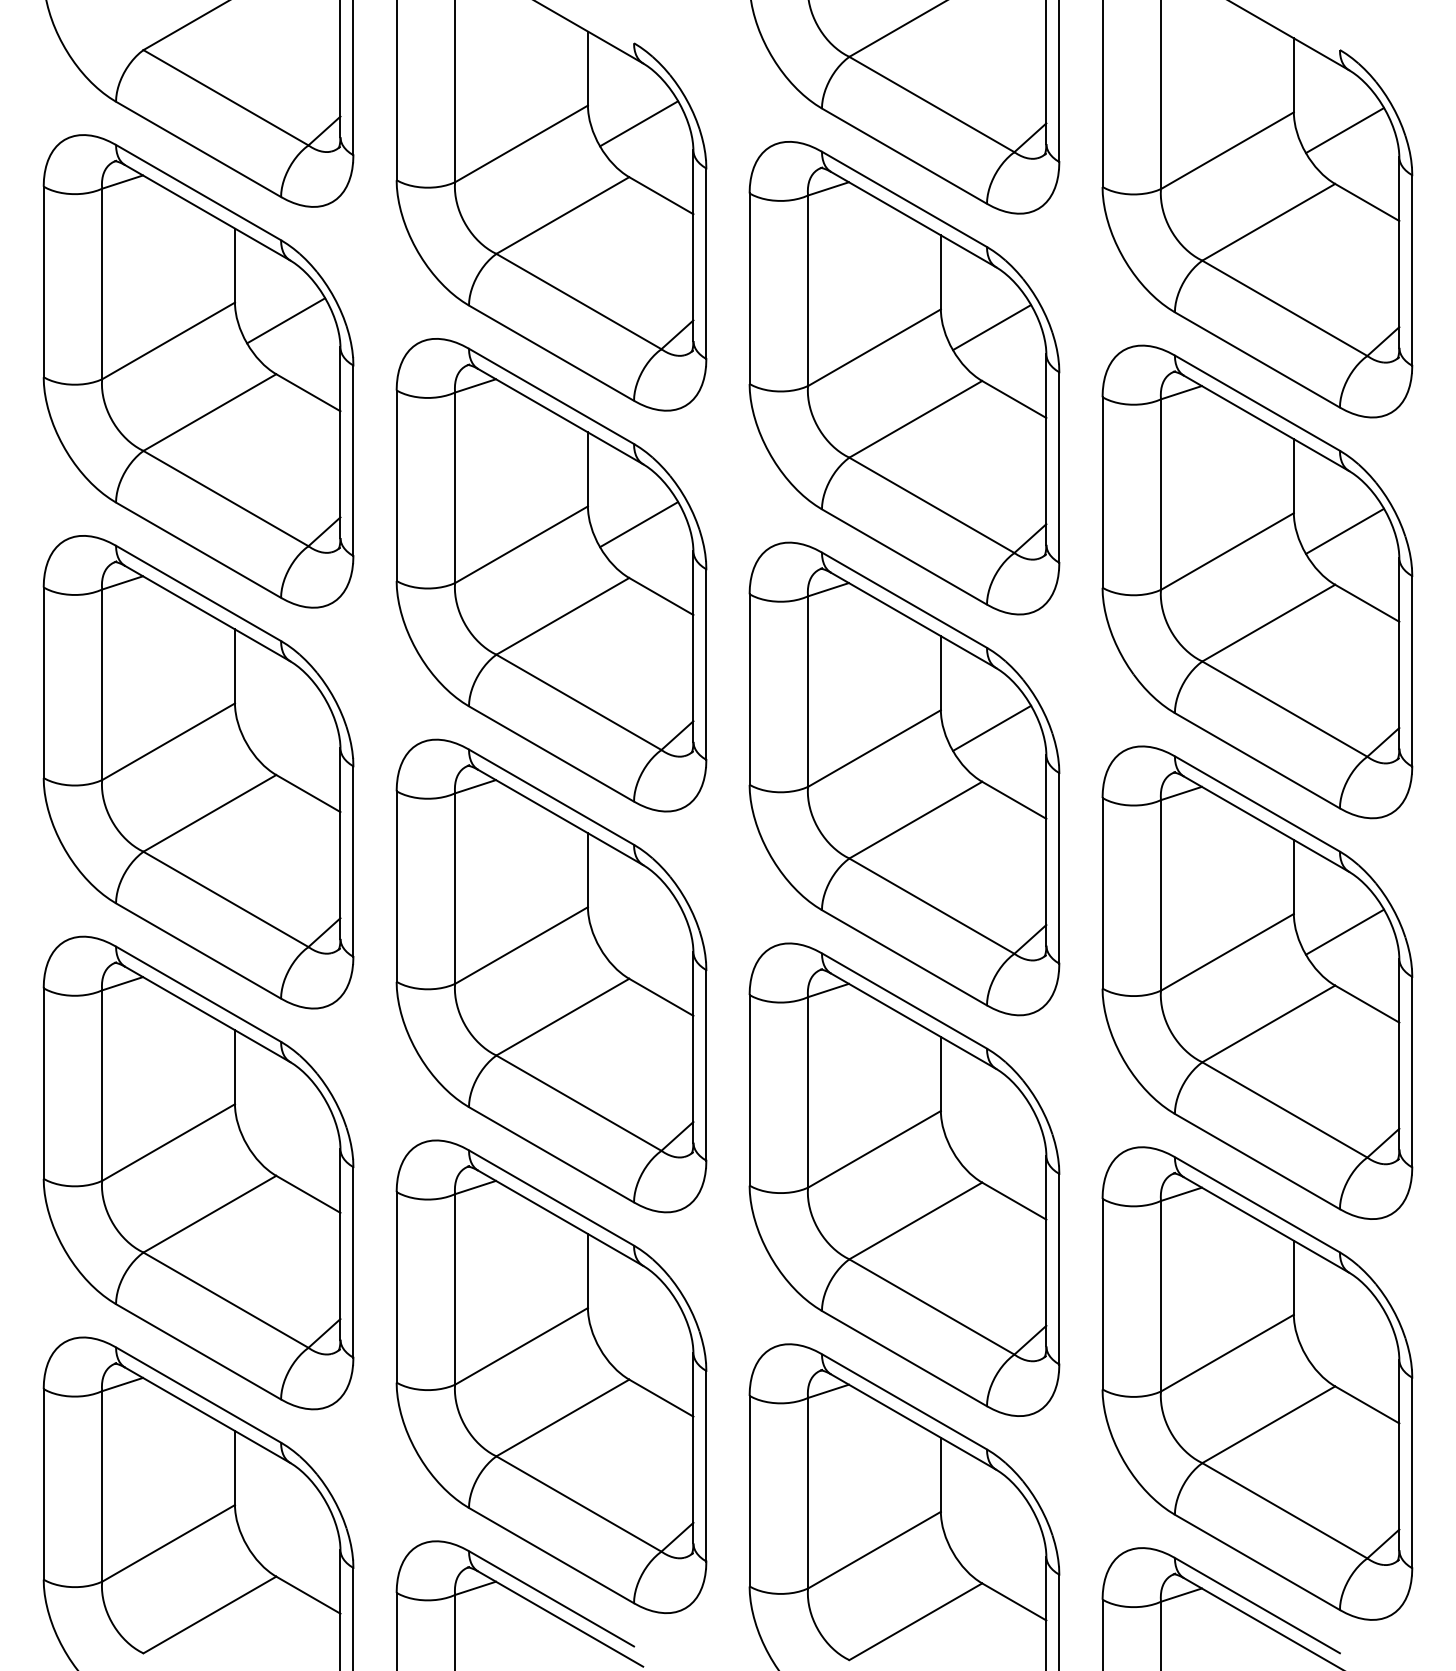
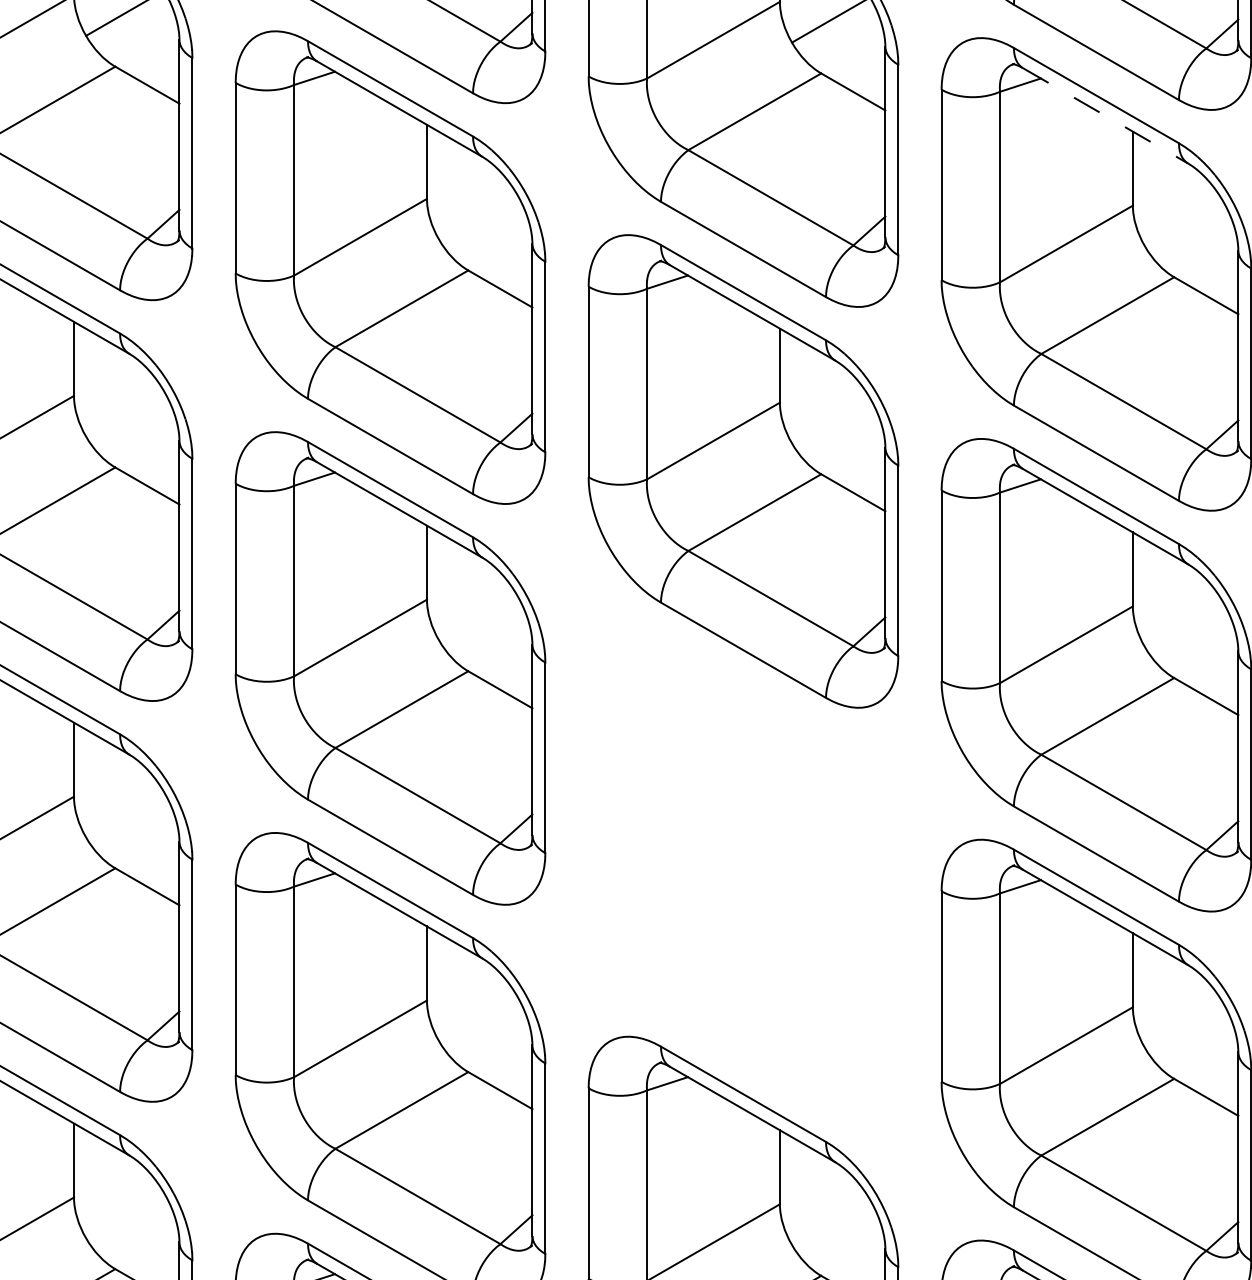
line: (1267, 423) -> (1106, 115), solid -> dashed
line: (639, 524) -> (478, 216), removed
line: (1344, 530) -> (1183, 222), removed
line: (992, 727) -> (831, 419), removed
line: (1344, 931) -> (1183, 623), removed
part: (904, 1179) -> (743, 871), removed

